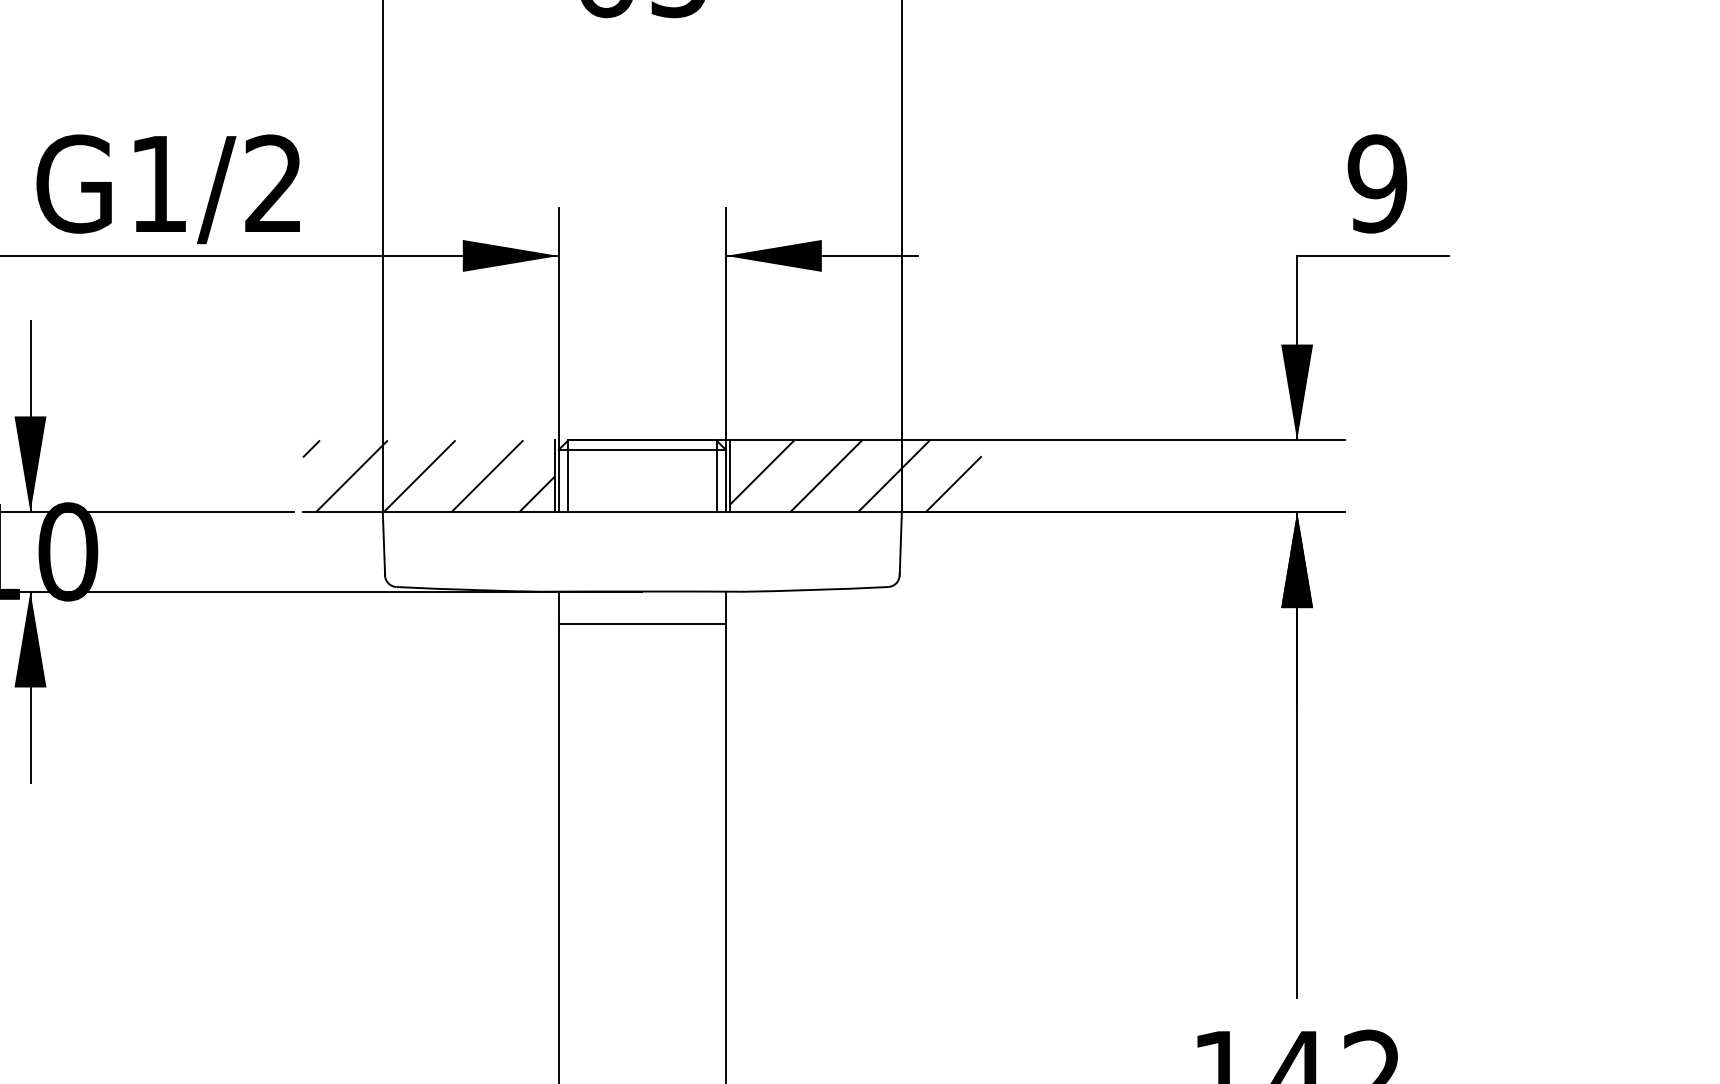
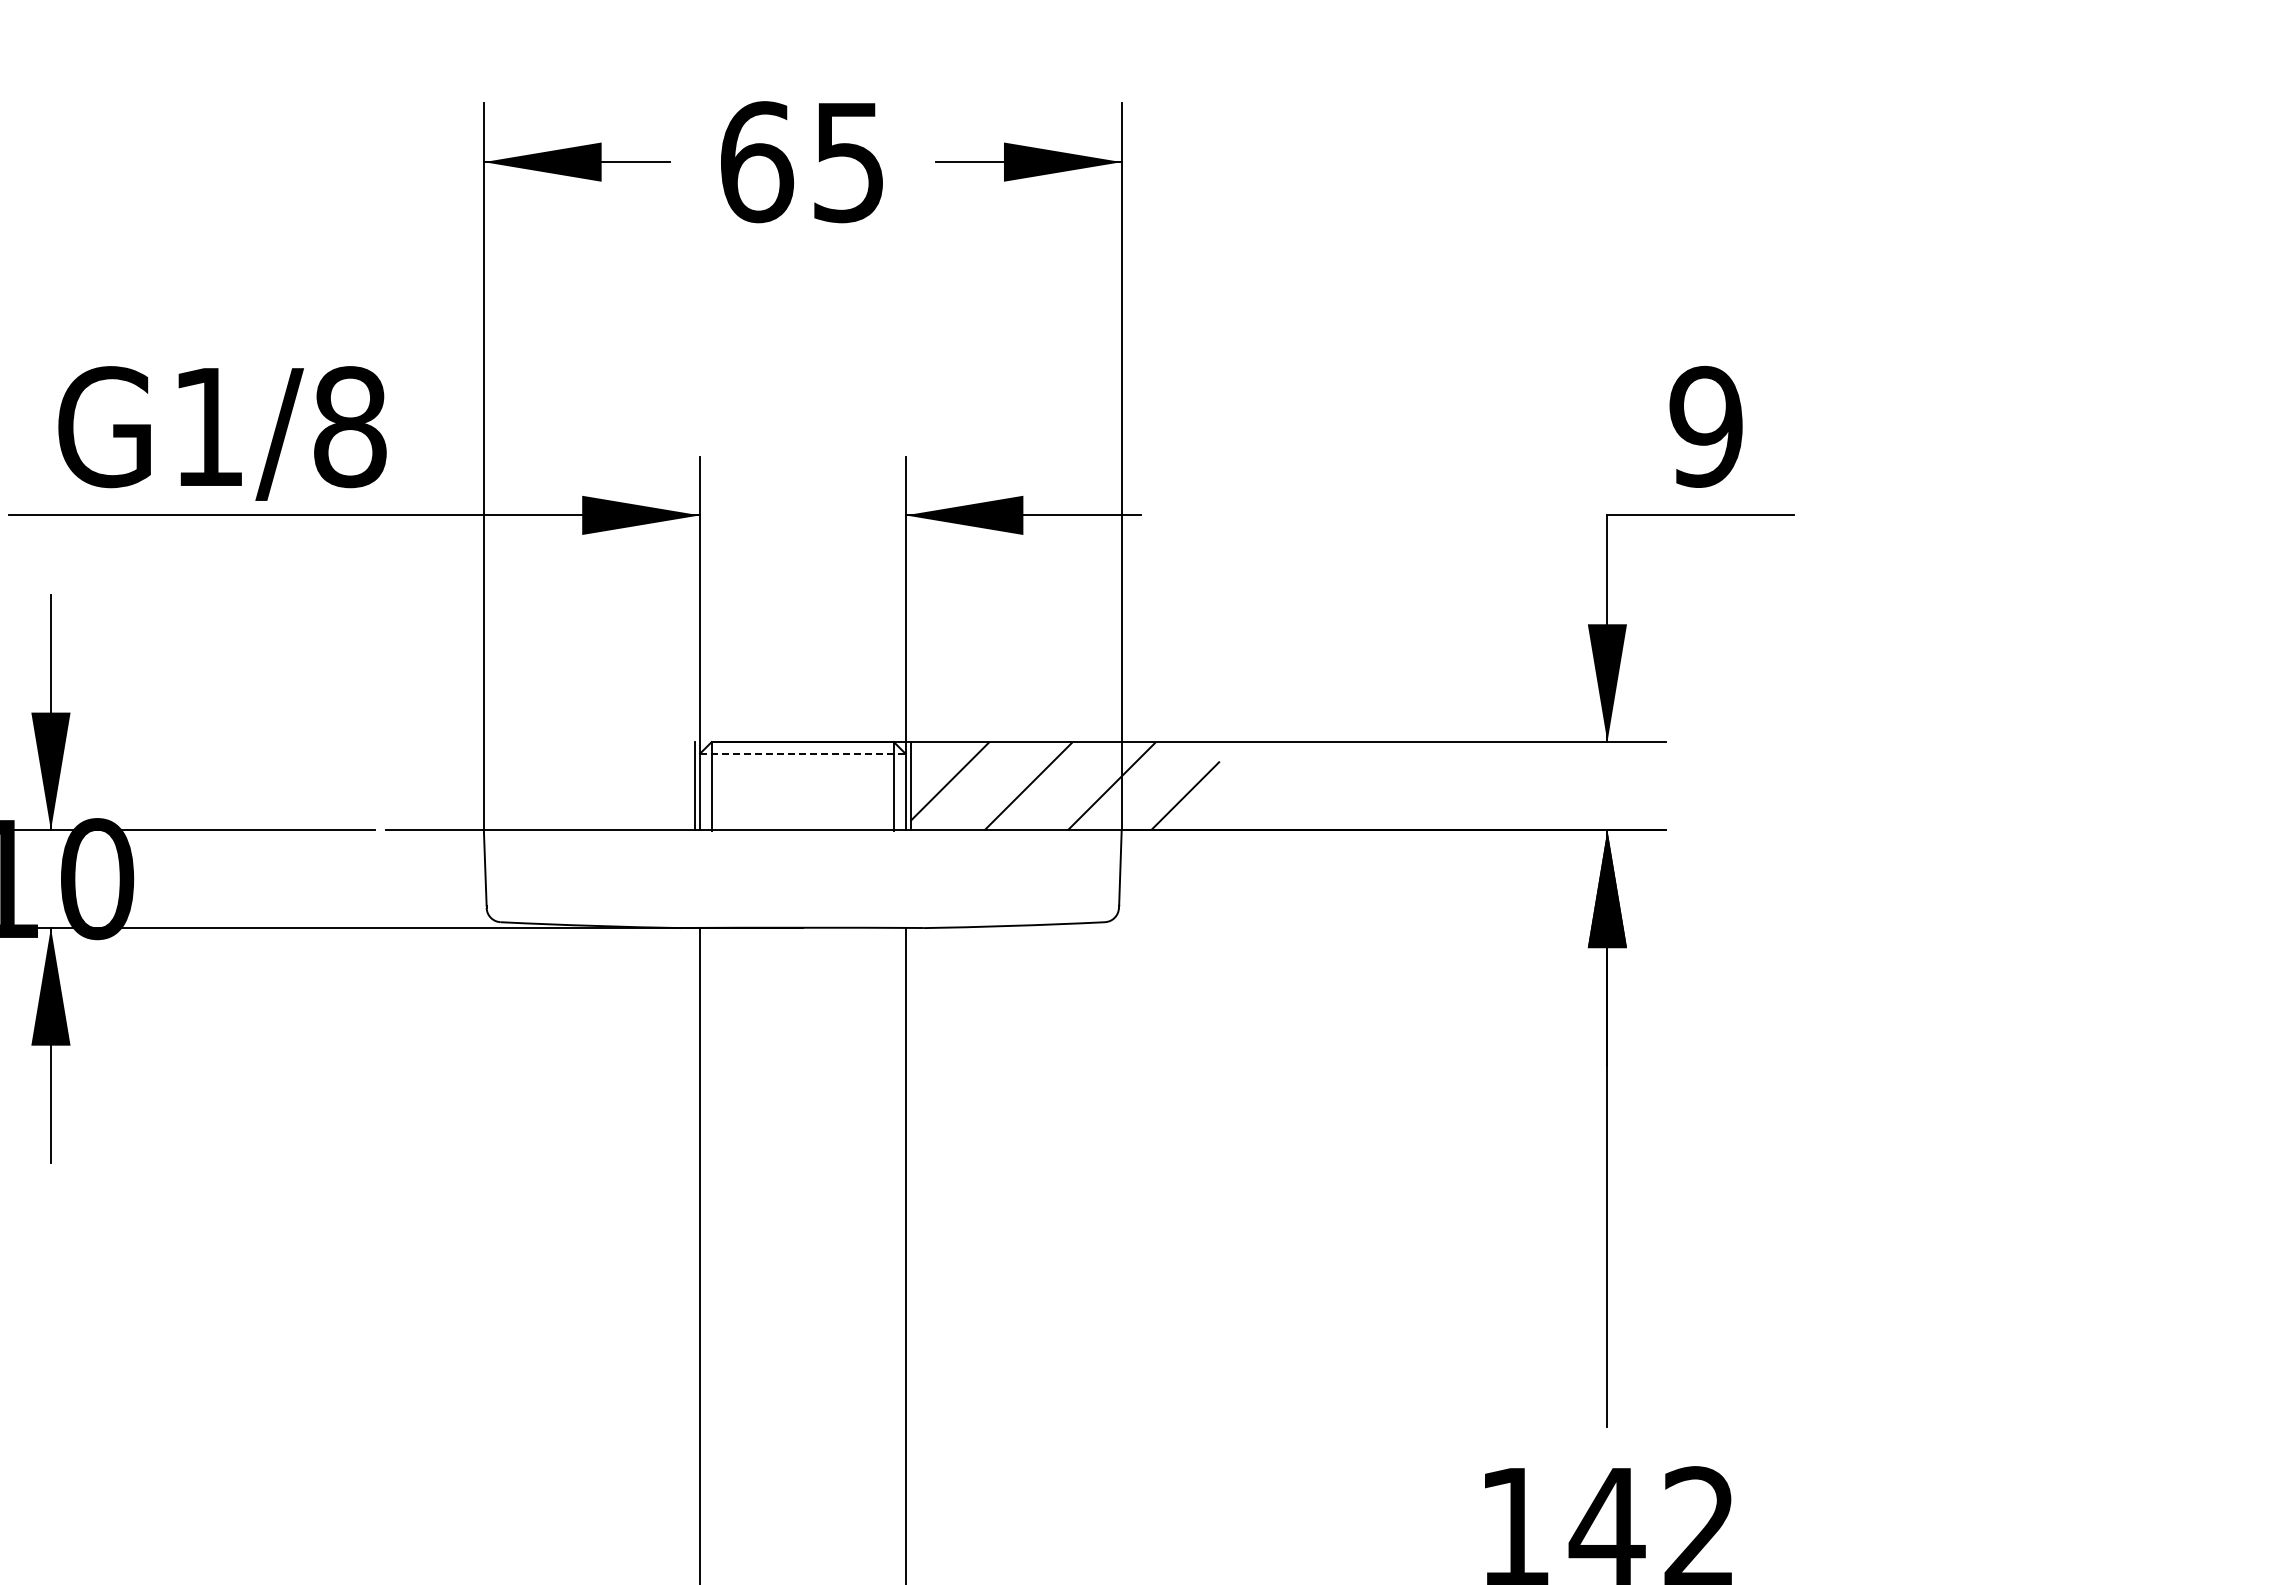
text: (274, 184) -> (350, 427), G1/2 -> G1/8
line: (642, 449) -> (802, 753), solid -> dashed
hatch: (428, 476) -> (540, 786), removed
line: (642, 623) -> (802, 967), removed

